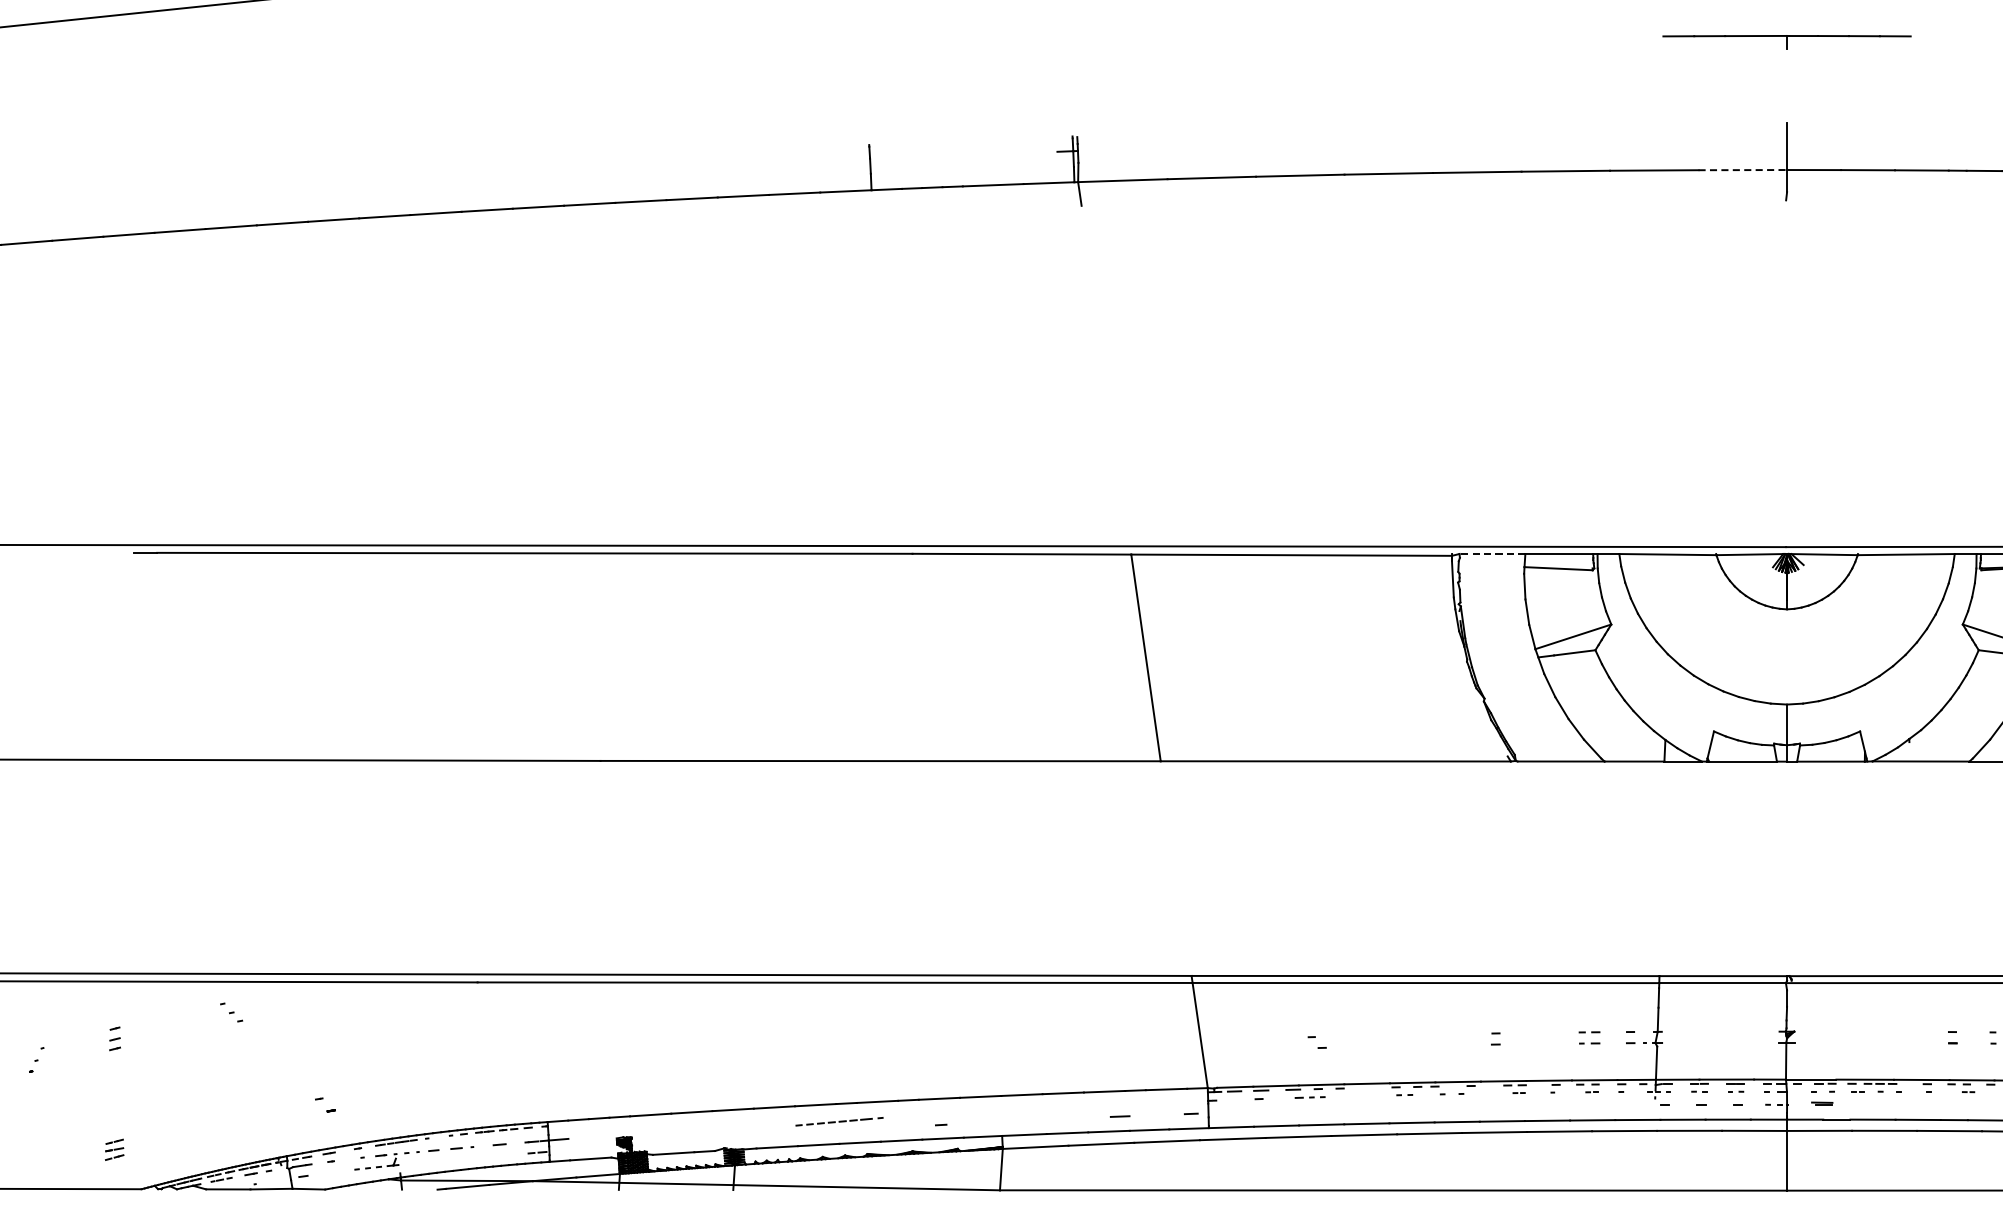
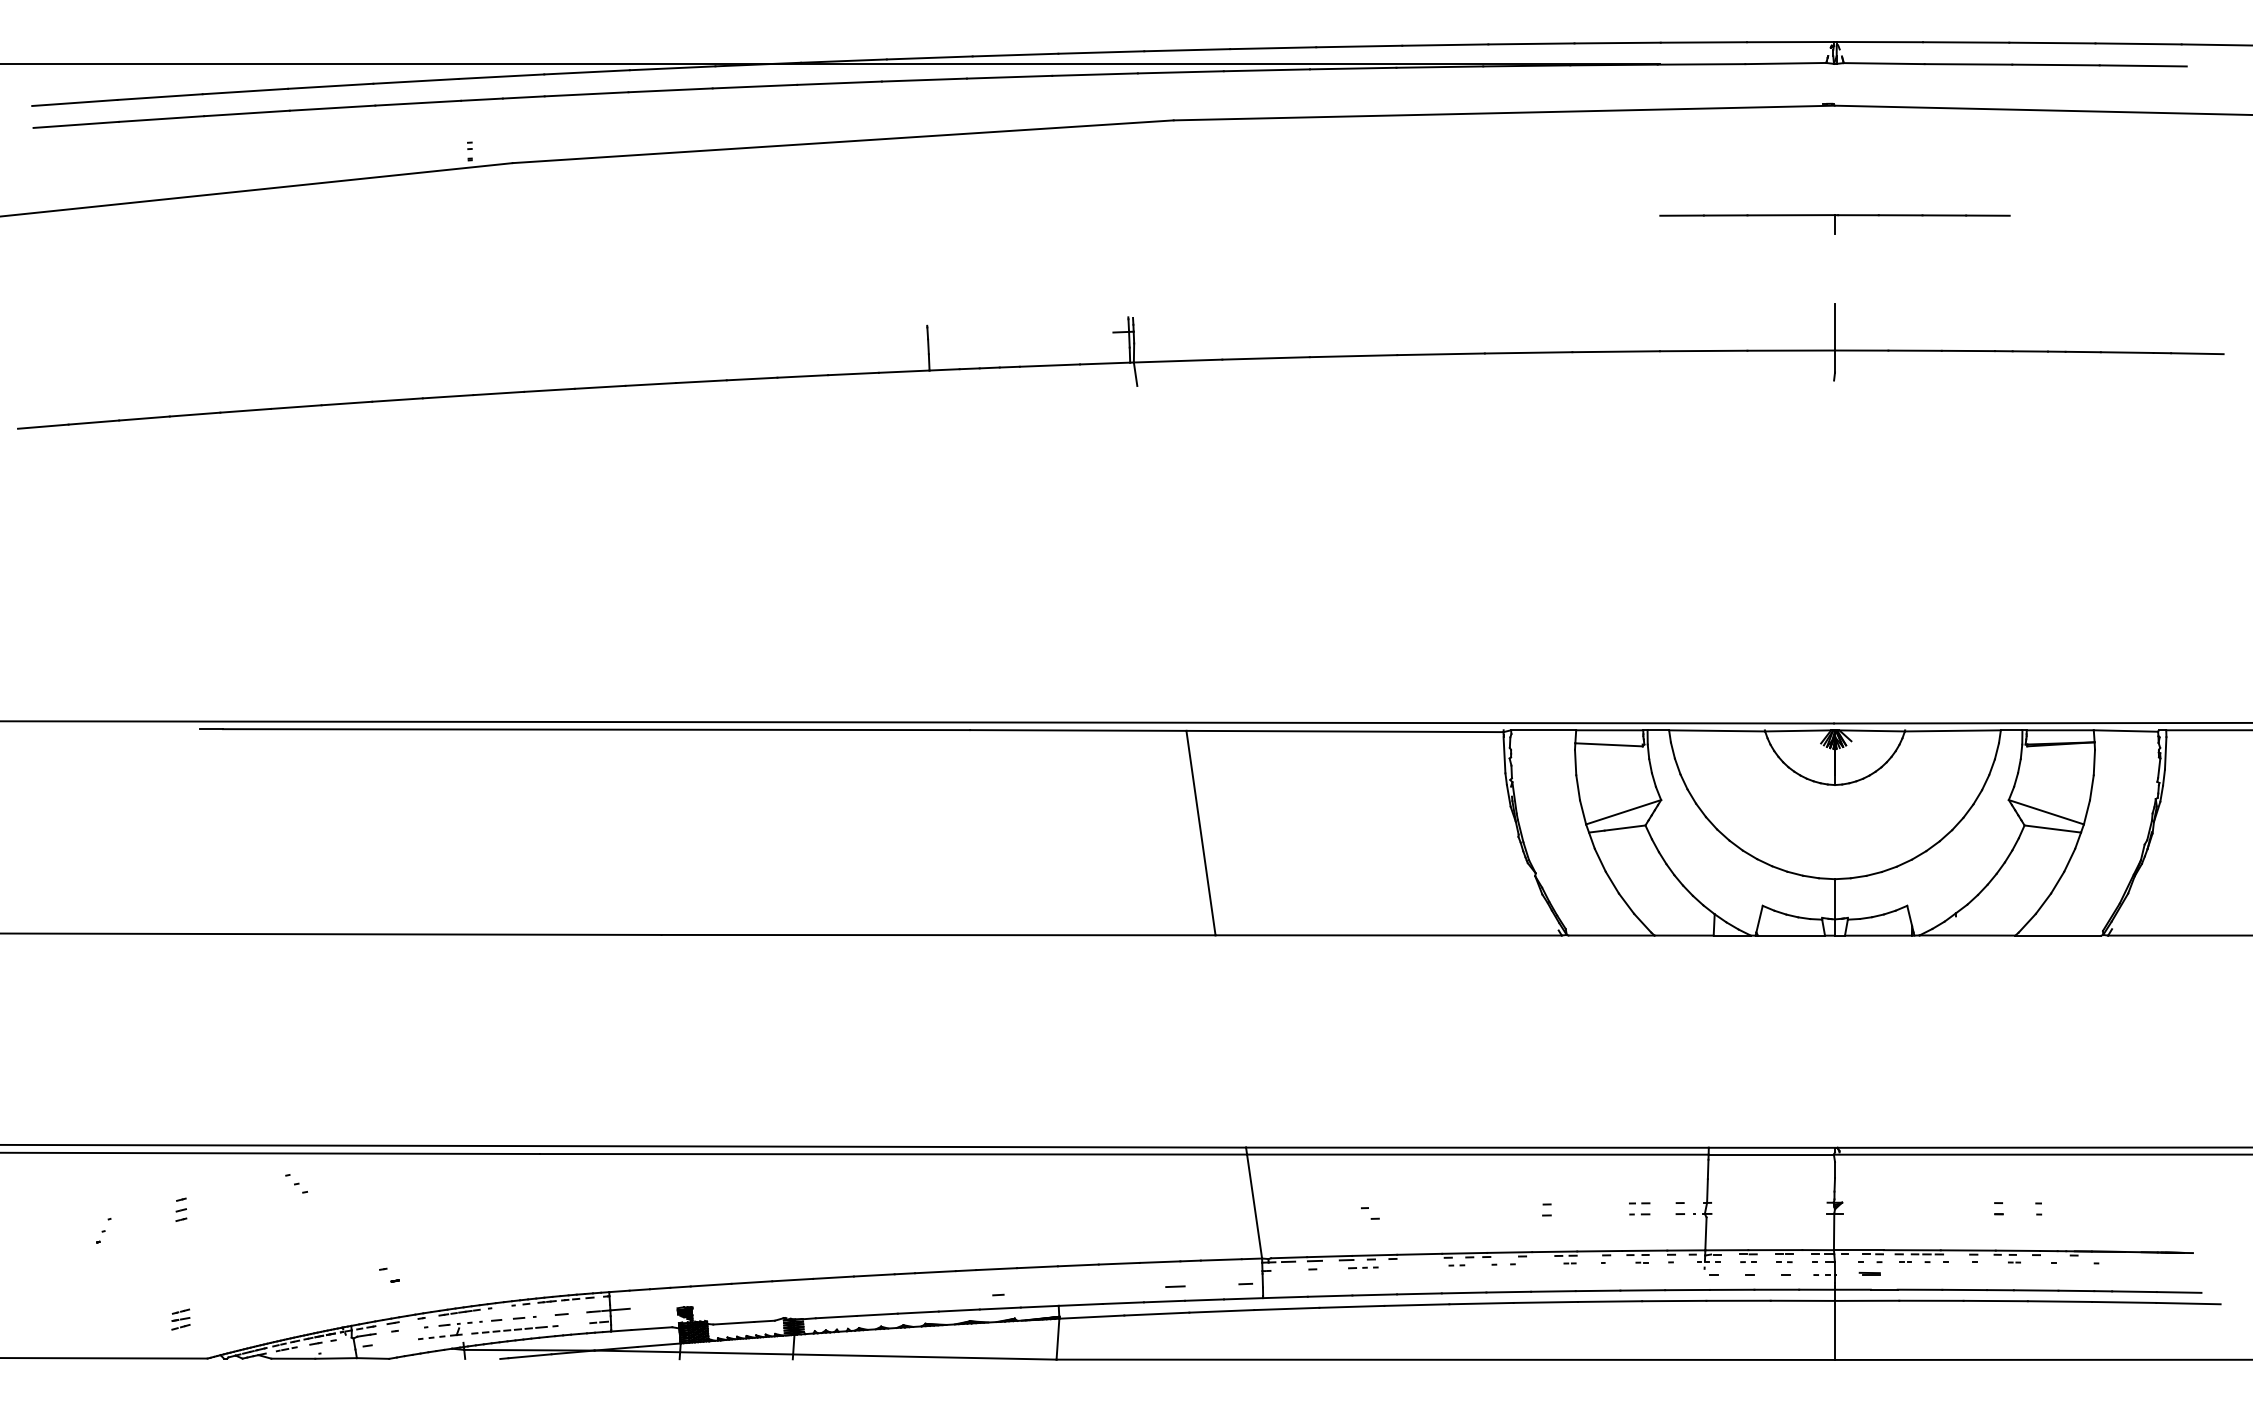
part: (1786, 42) -> (1834, 224), size x1.43
line: (1743, 169) -> (1791, 350), dashed -> solid
line: (1492, 554) -> (1543, 730), dashed -> solid
line: (839, 1121) -> (514, 1329), moved

